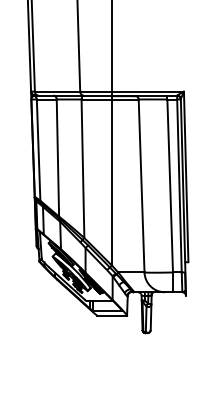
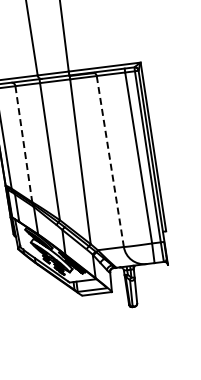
line: (57, 158) -> (23, 144), solid -> dashed
line: (141, 186) -> (110, 162), solid -> dashed

